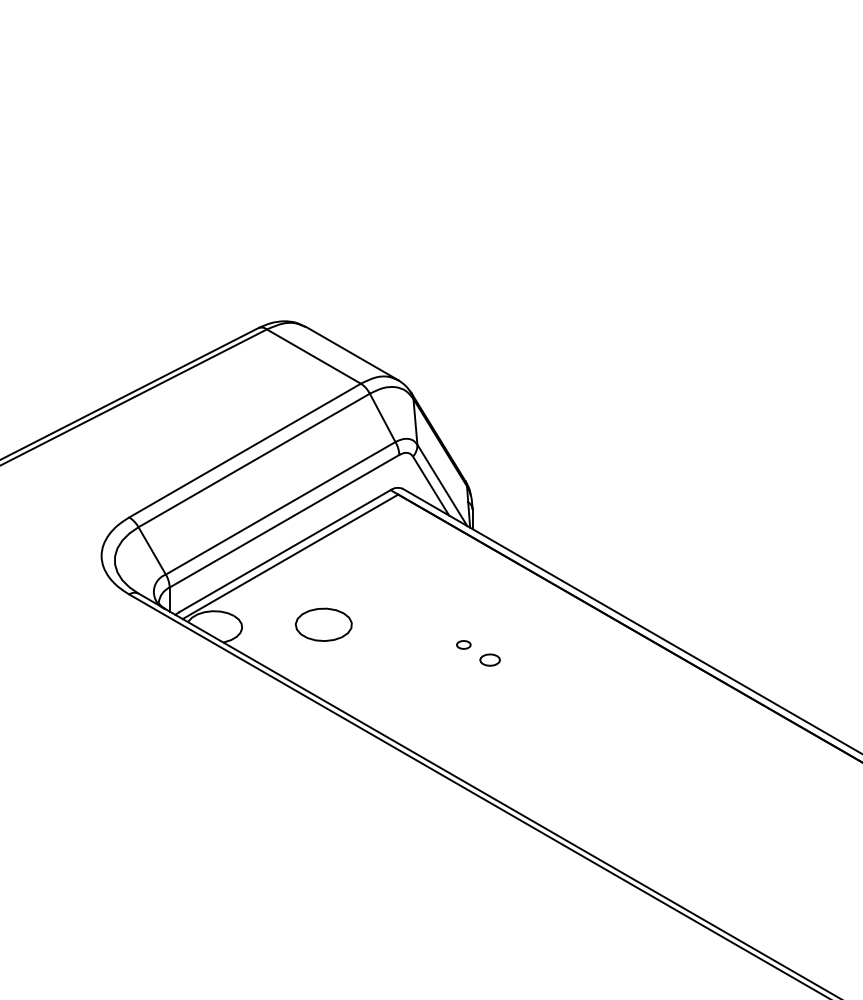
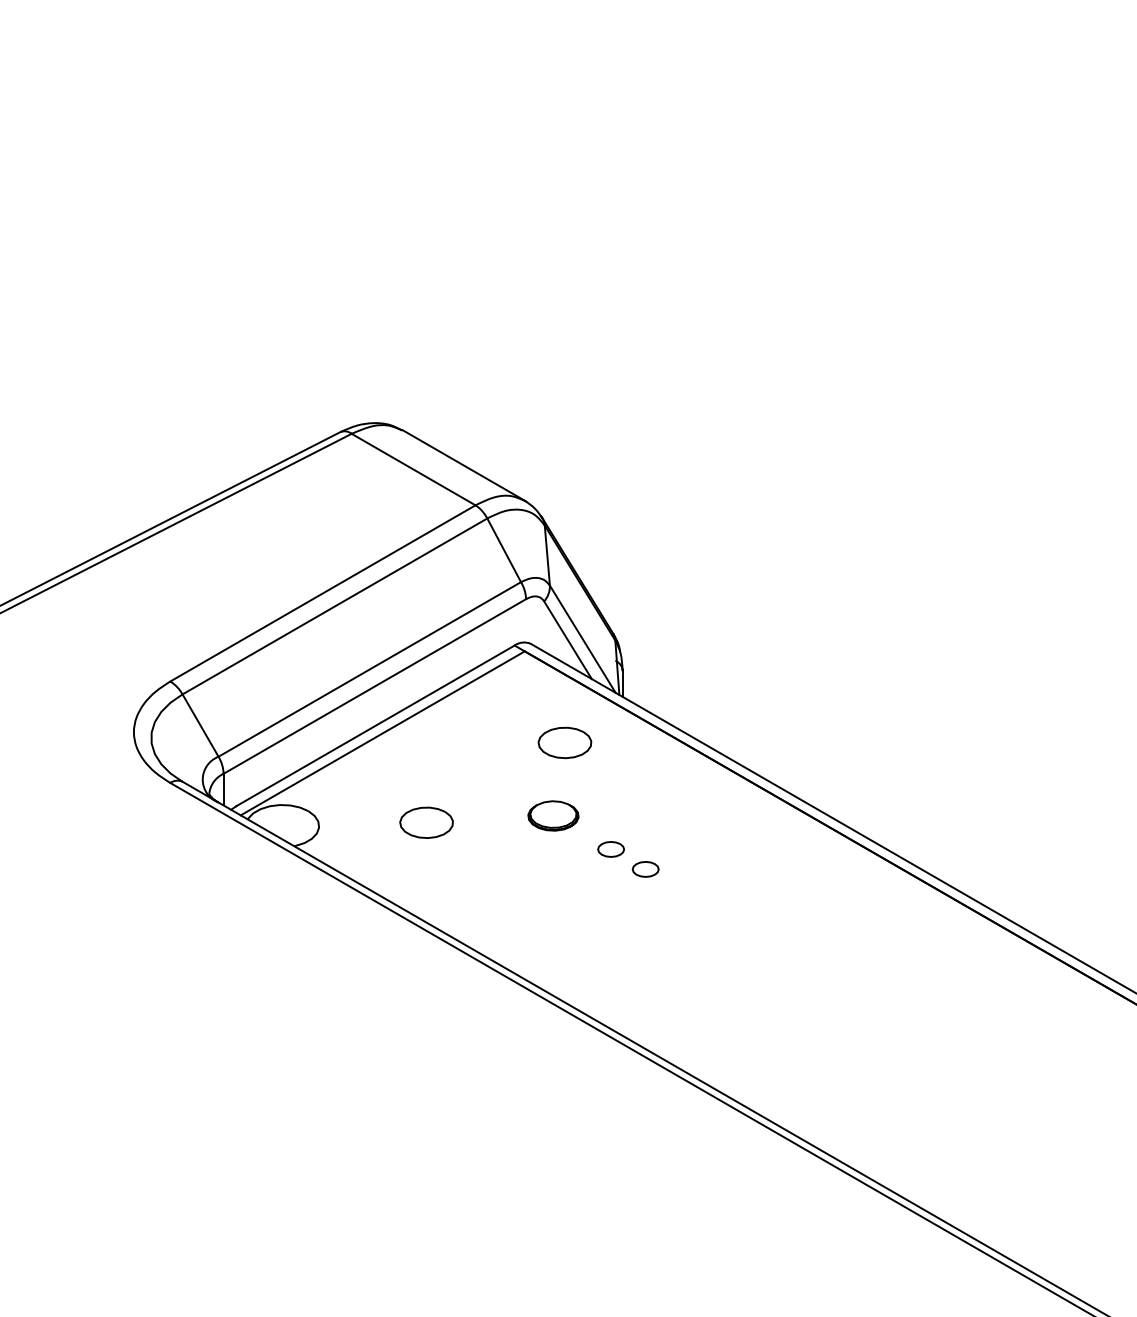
part: (428, 563) -> (564, 742), added
part: (420, 619) -> (553, 815), added
part: (323, 624) -> (426, 822), size x0.71
part: (463, 644) -> (610, 849), size x1.43

